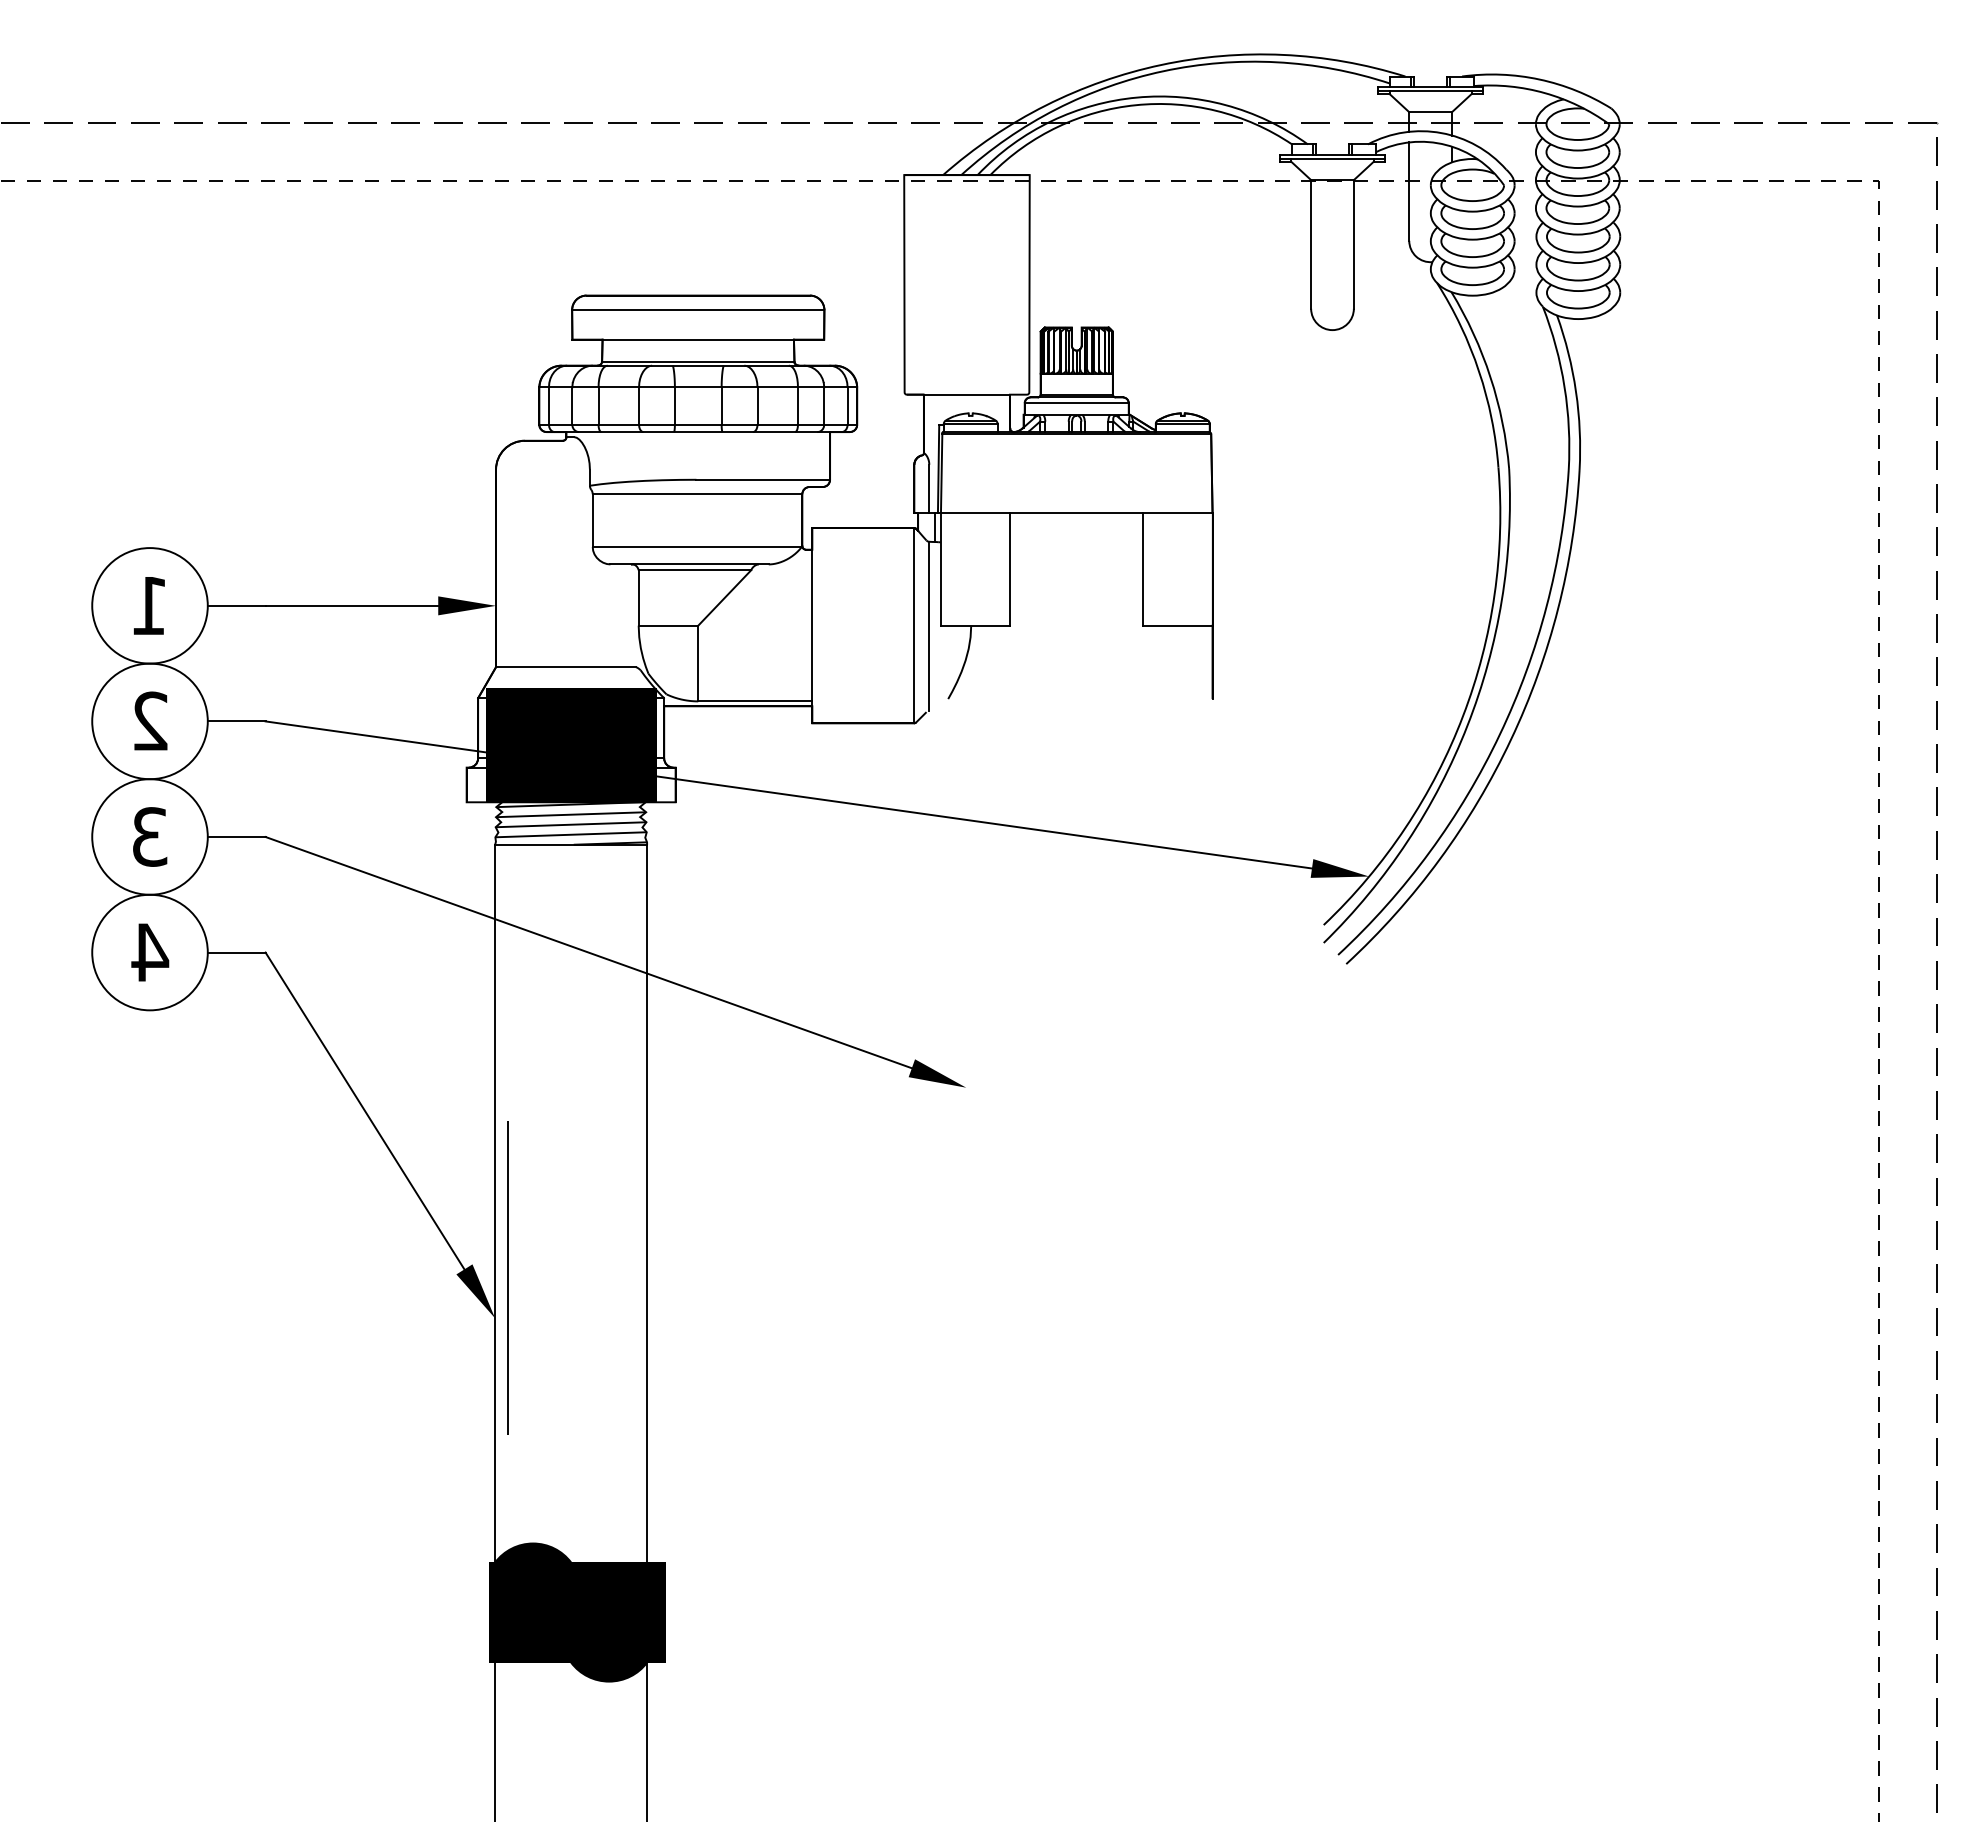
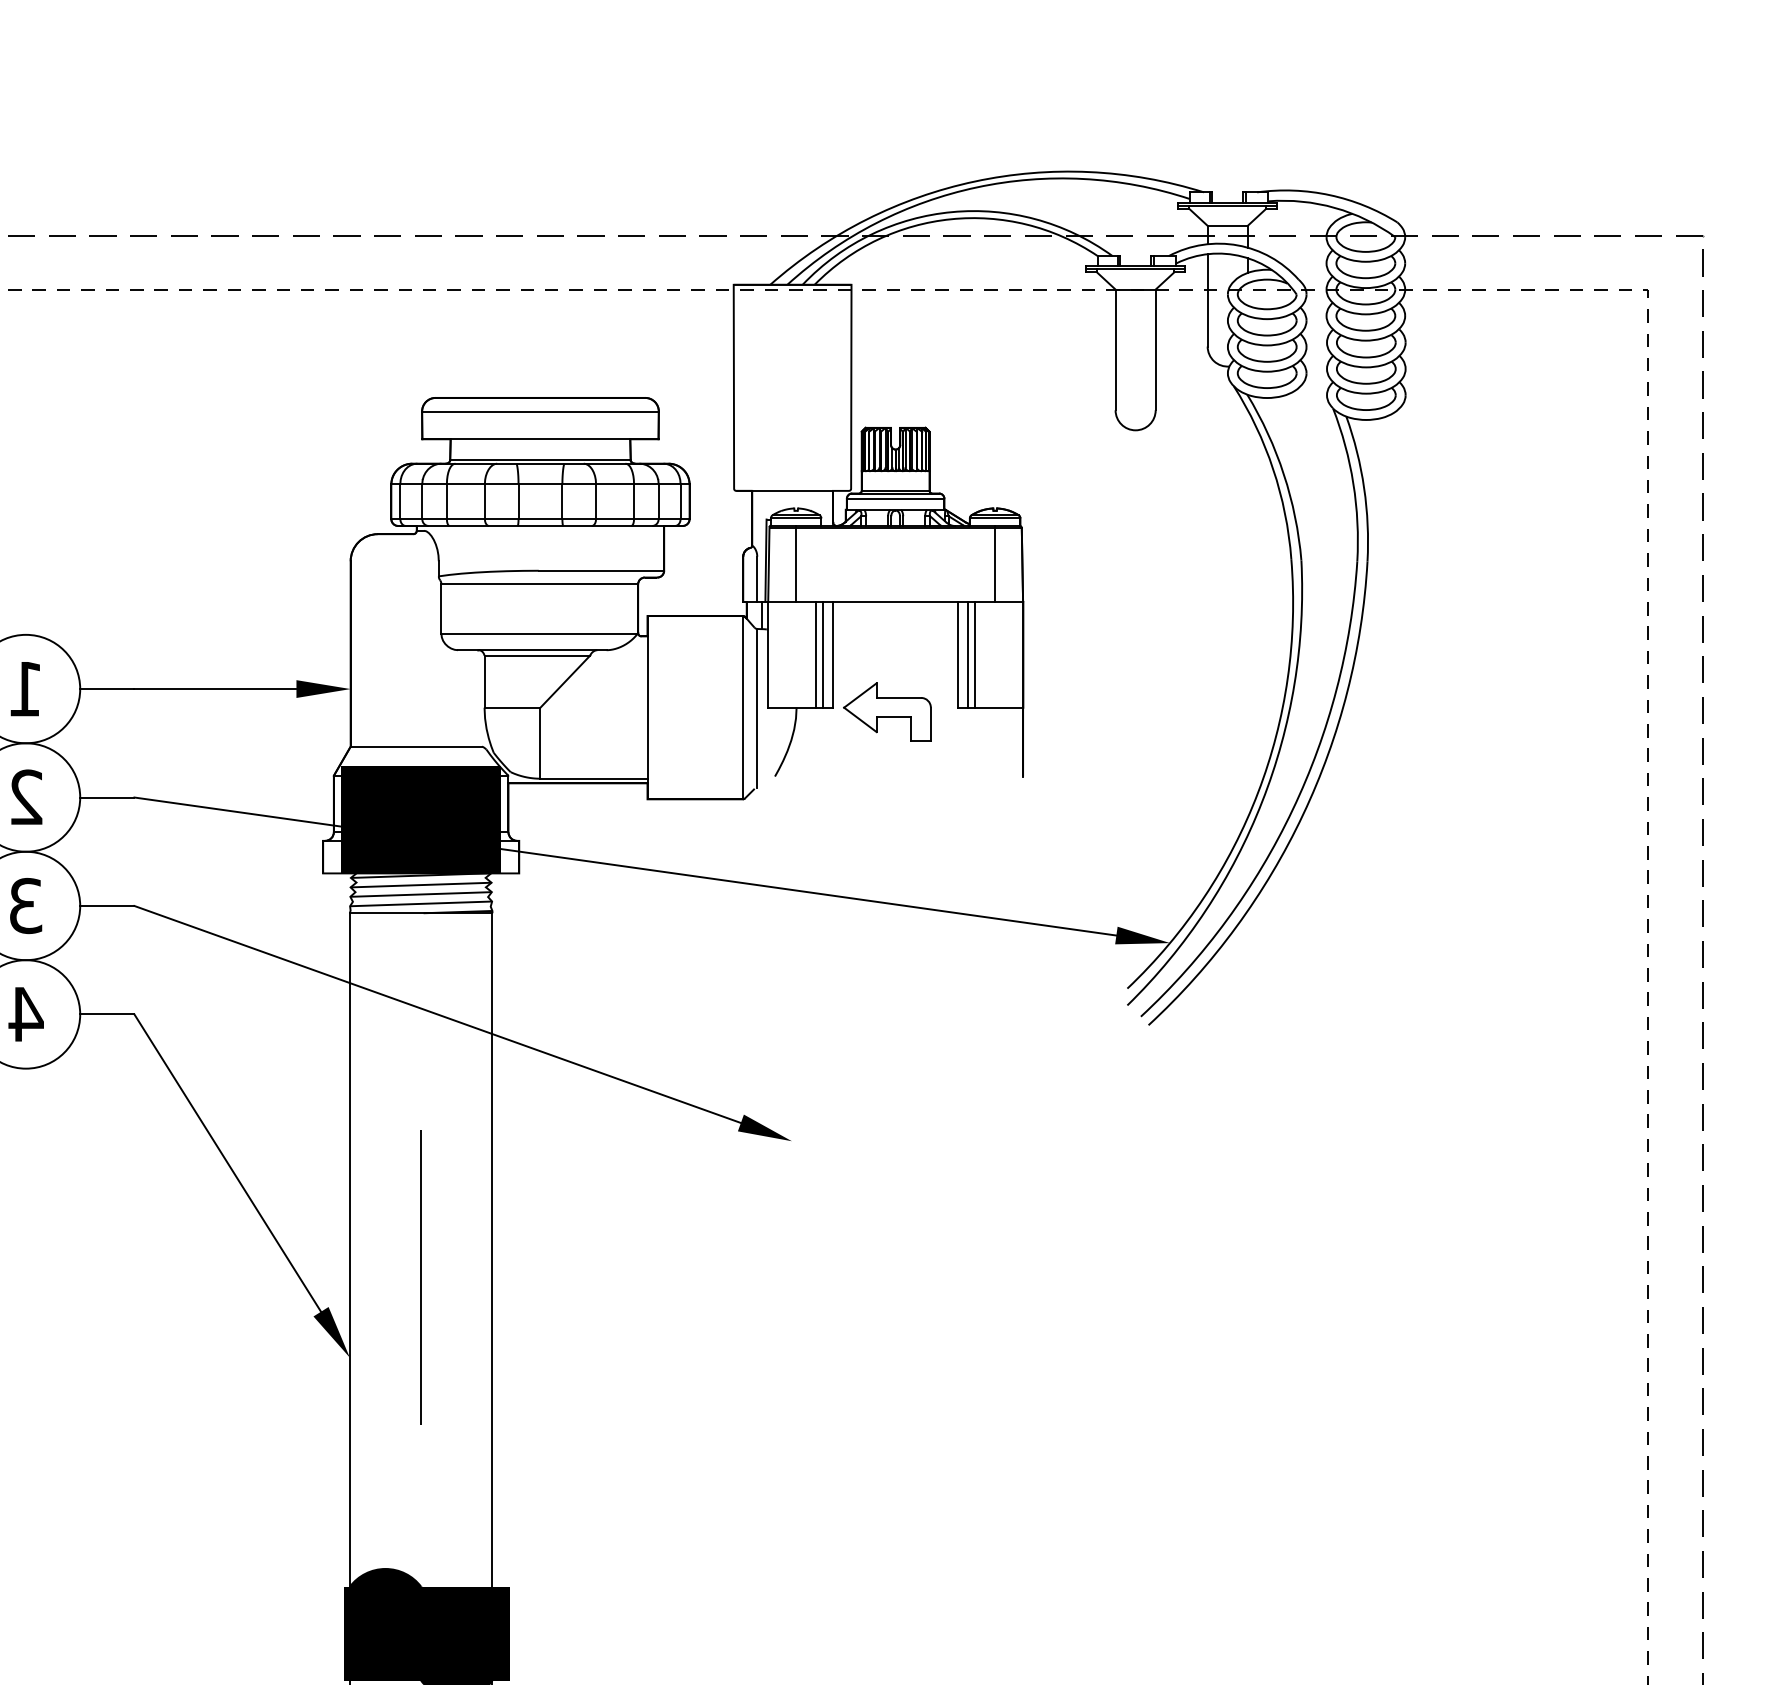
line: (971, 472) -> (796, 563), added
line: (1182, 472) -> (994, 563), added
line: (991, 569) -> (815, 654), added
line: (999, 569) -> (823, 654), added
line: (1154, 569) -> (968, 654), added
line: (1161, 569) -> (975, 654), added
part: (1067, 630) -> (886, 712), added
line: (507, 1277) -> (420, 1277), moved

